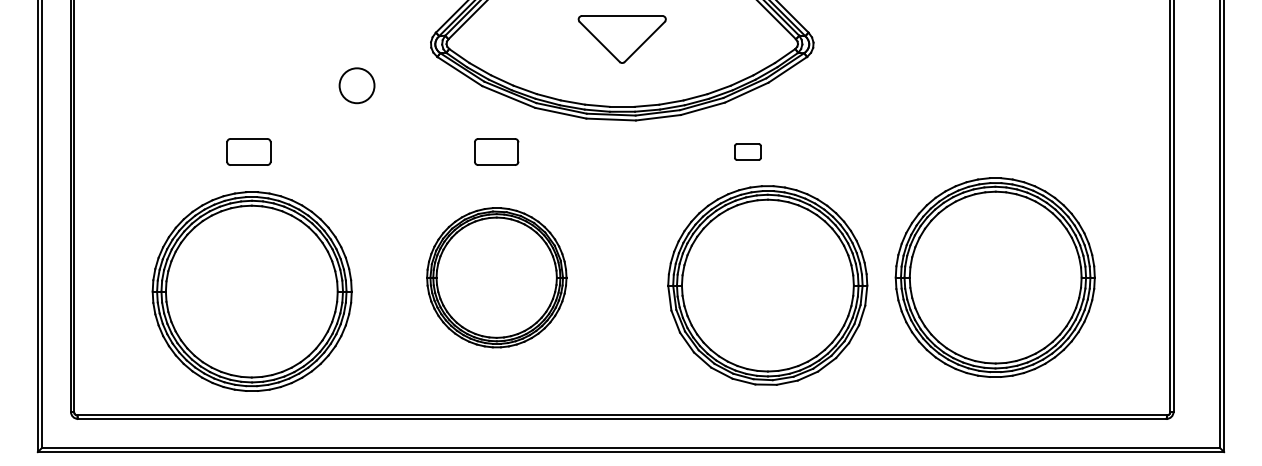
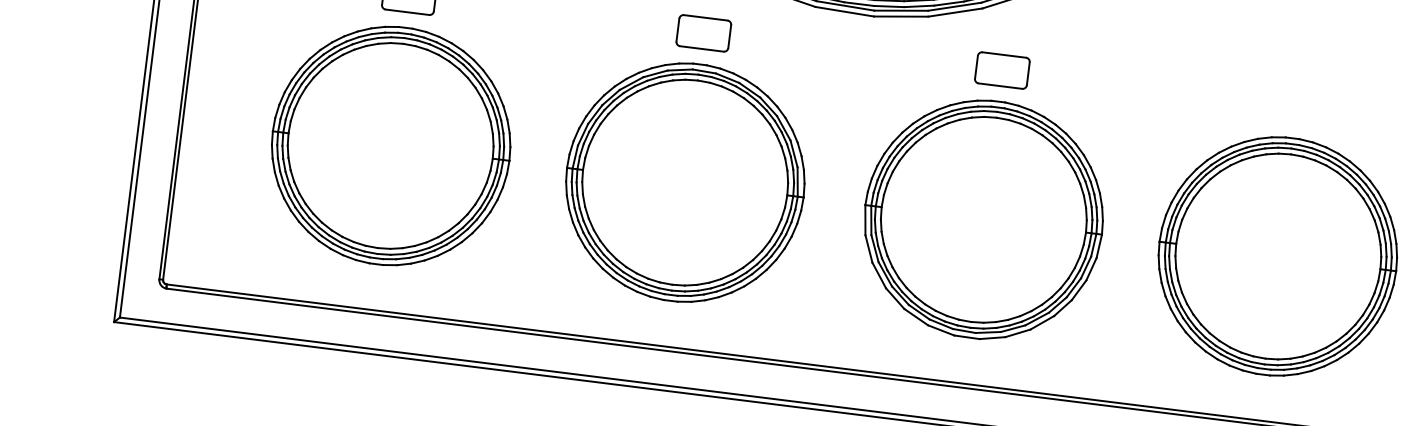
part: (747, 151) -> (1002, 69), size x1.67
part: (496, 277) -> (685, 182), size x1.43
part: (767, 285) -> (983, 219), moved
part: (251, 291) -> (390, 145), moved

